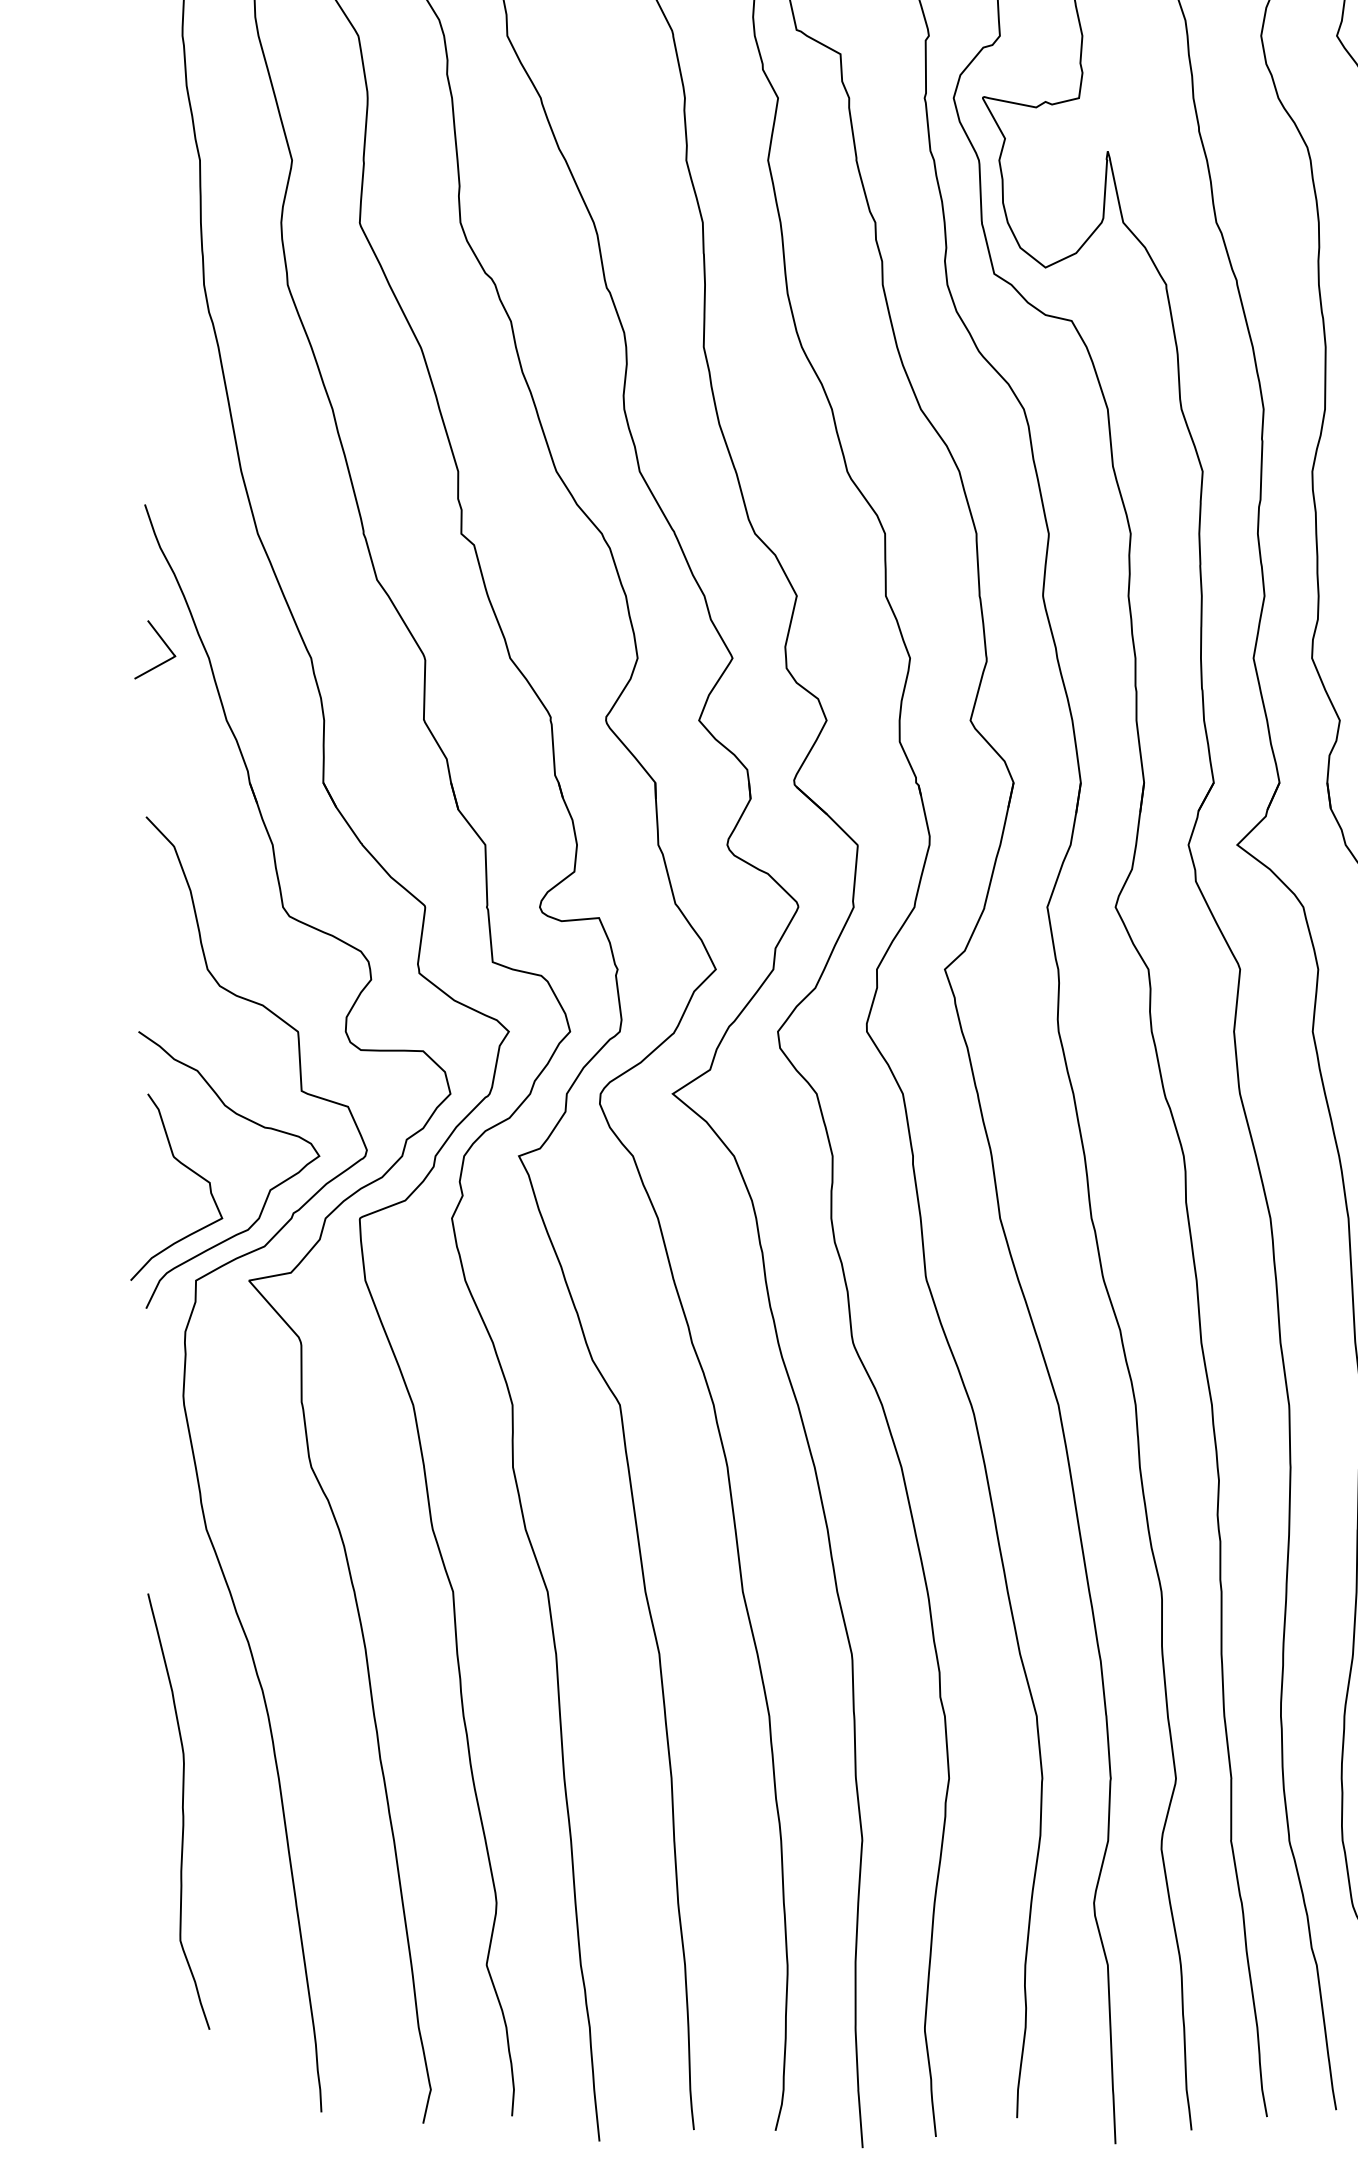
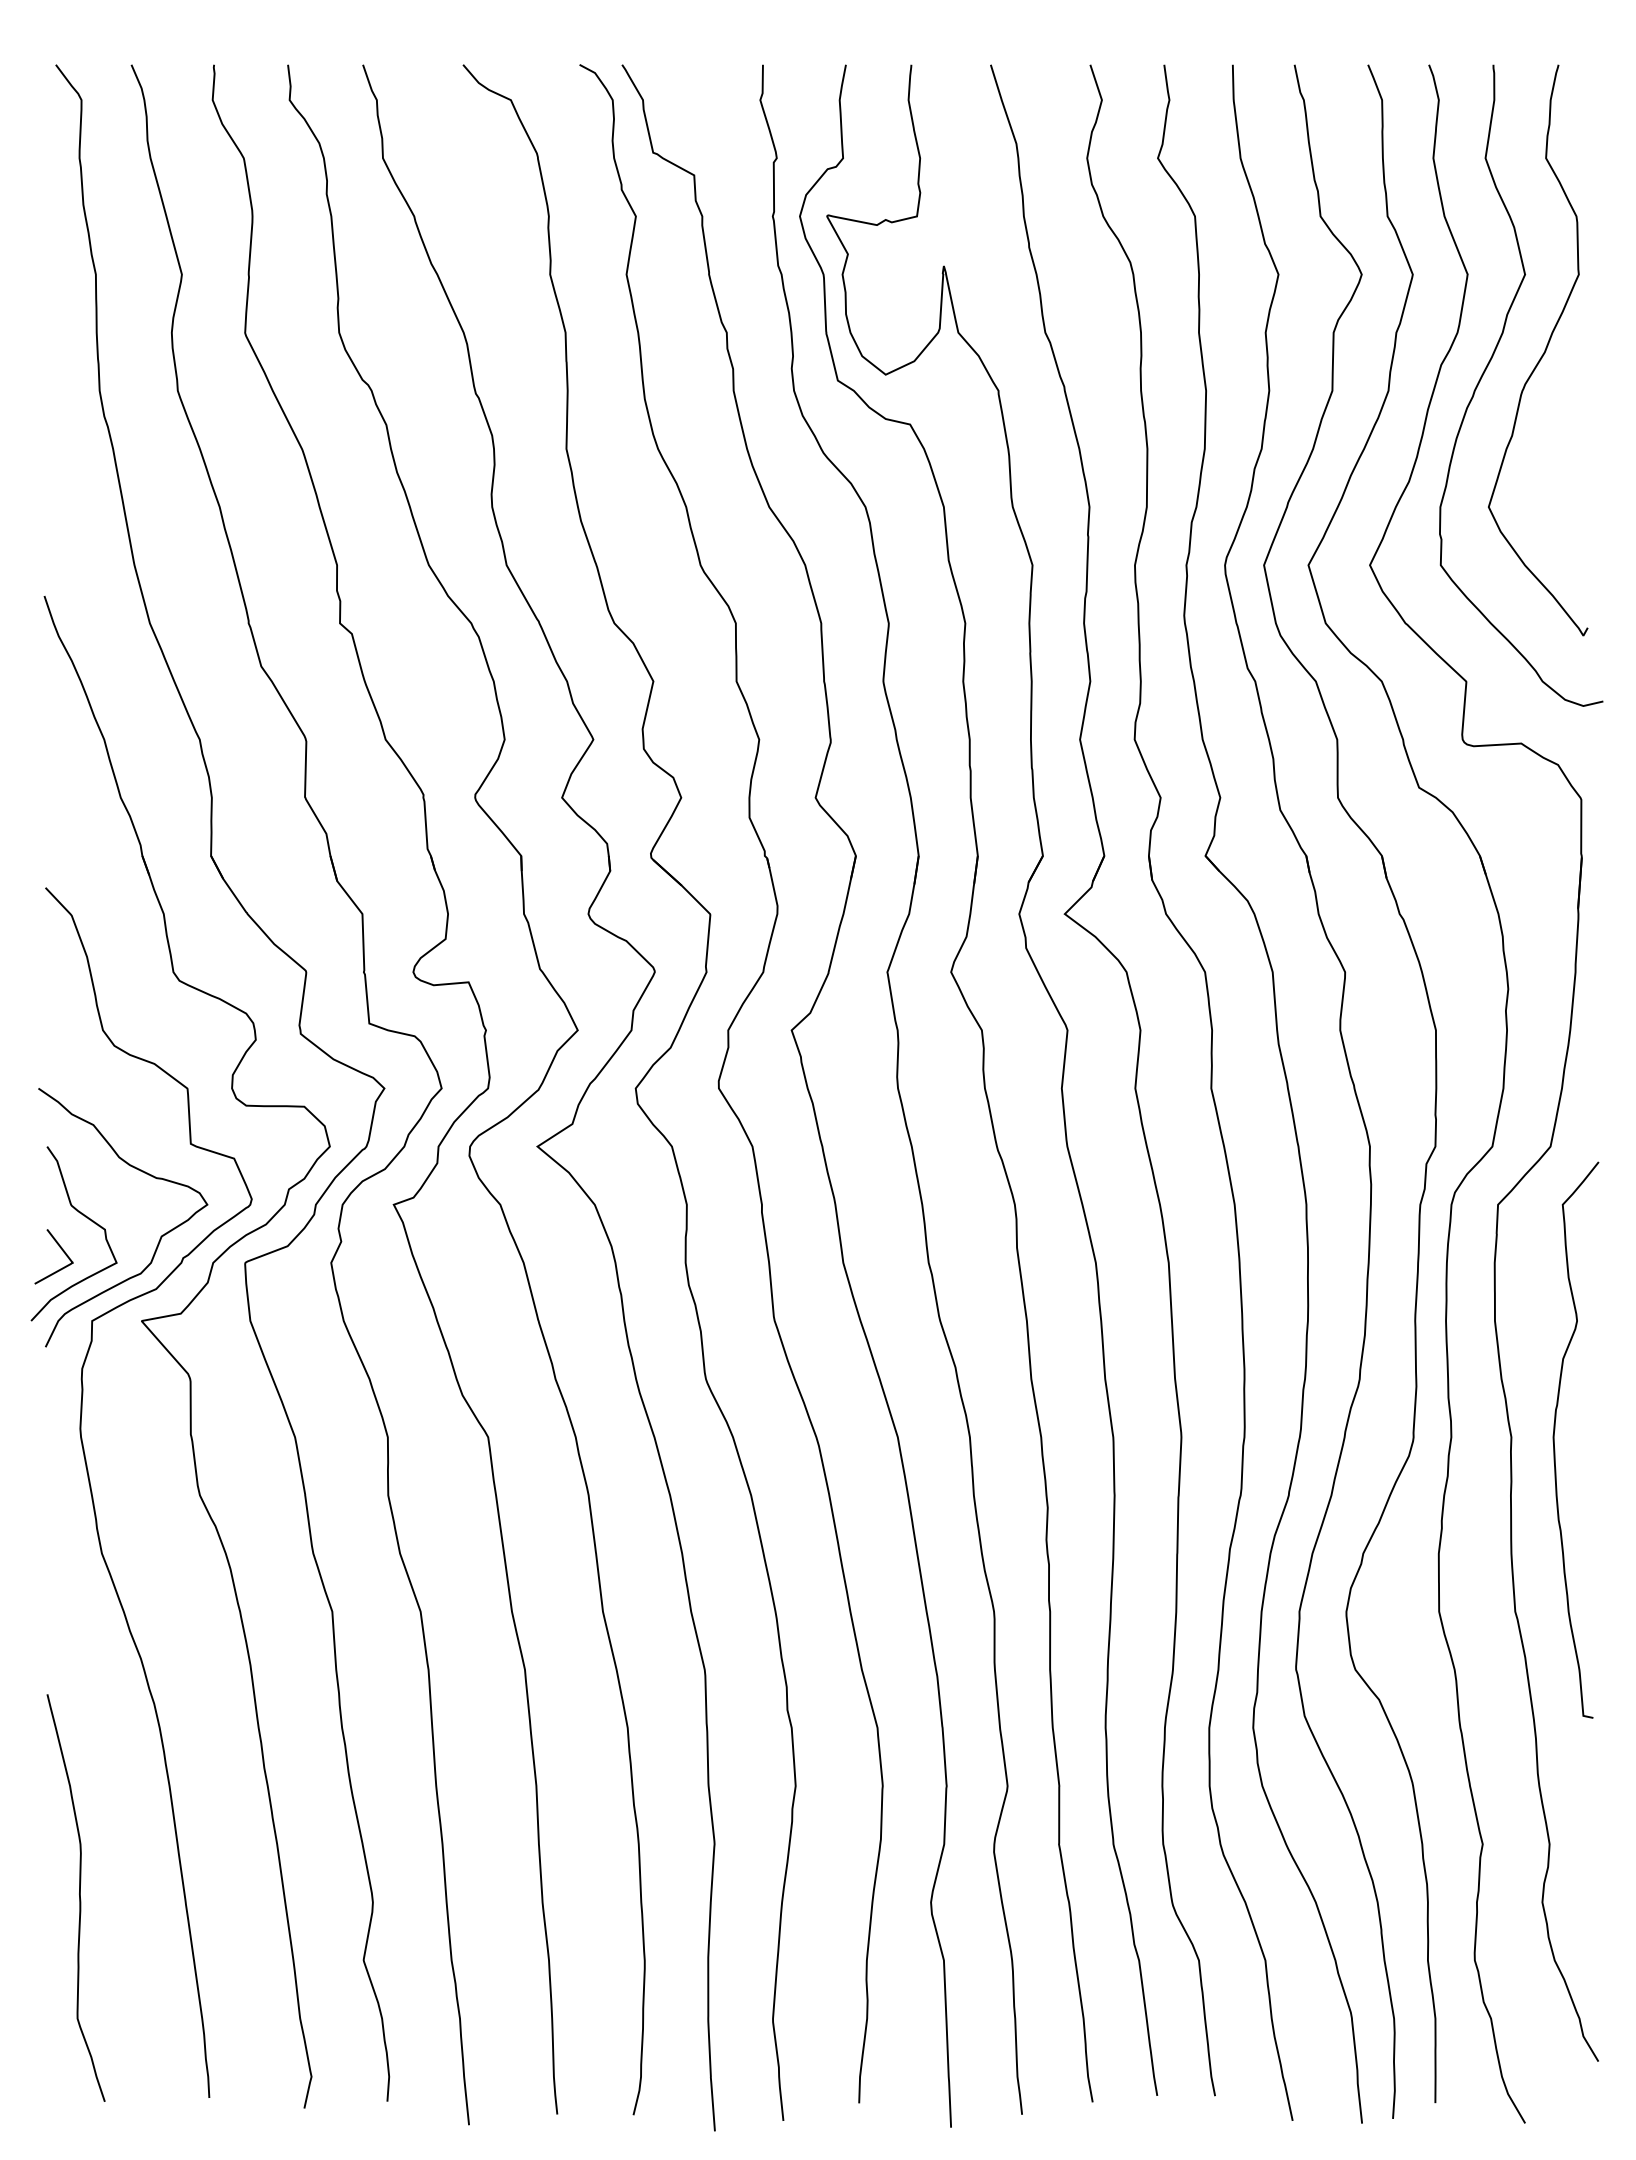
curve: (164, 644) -> (62, 1251), moved
curve: (182, 1811) -> (79, 1897), moved

